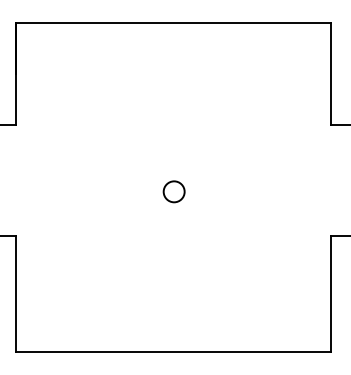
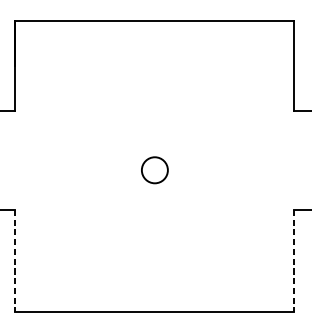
circle: (173, 191) -> (154, 170), size x1.4
line: (16, 293) -> (14, 260), solid -> dashed
line: (330, 293) -> (293, 260), solid -> dashed

